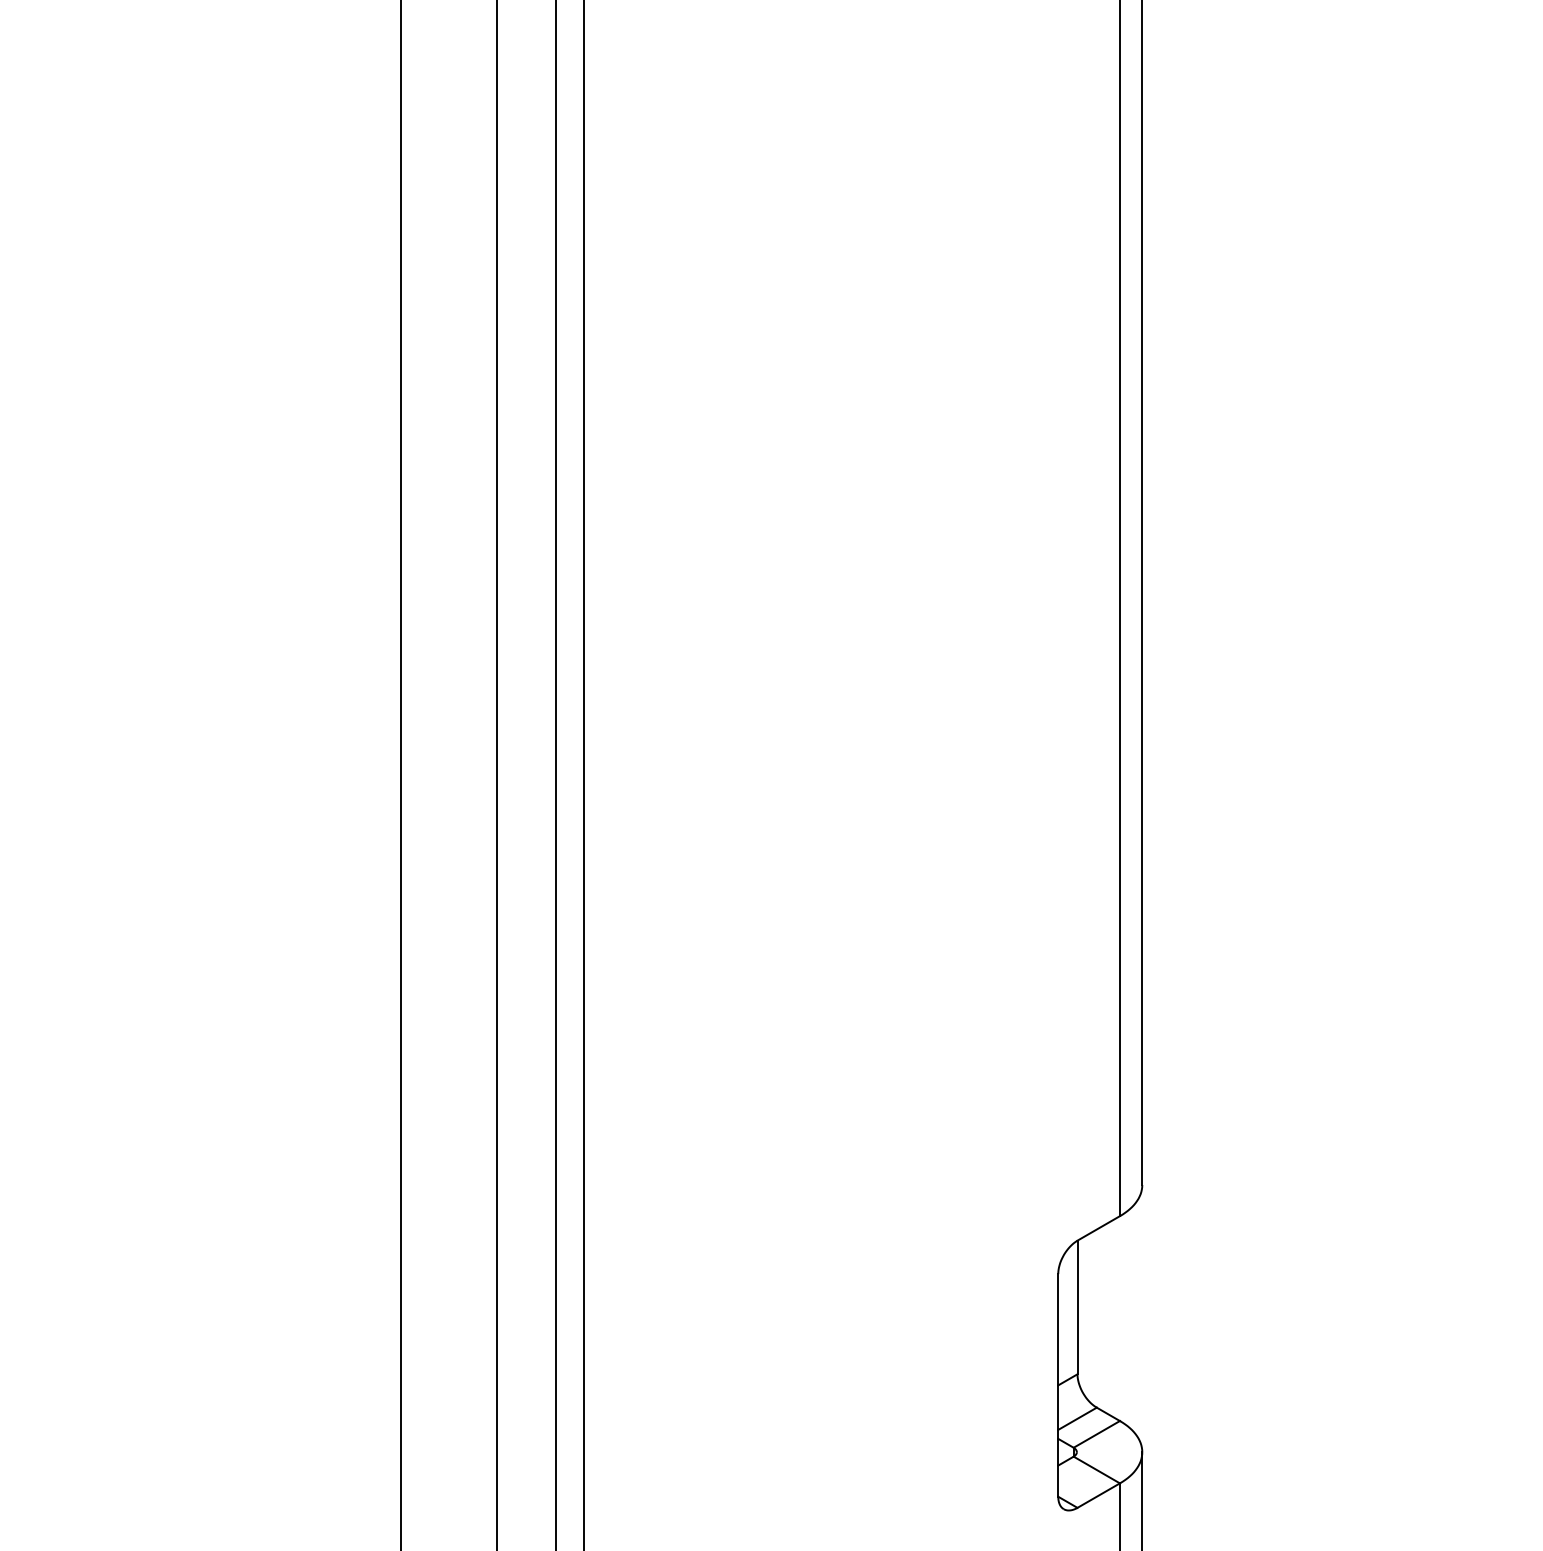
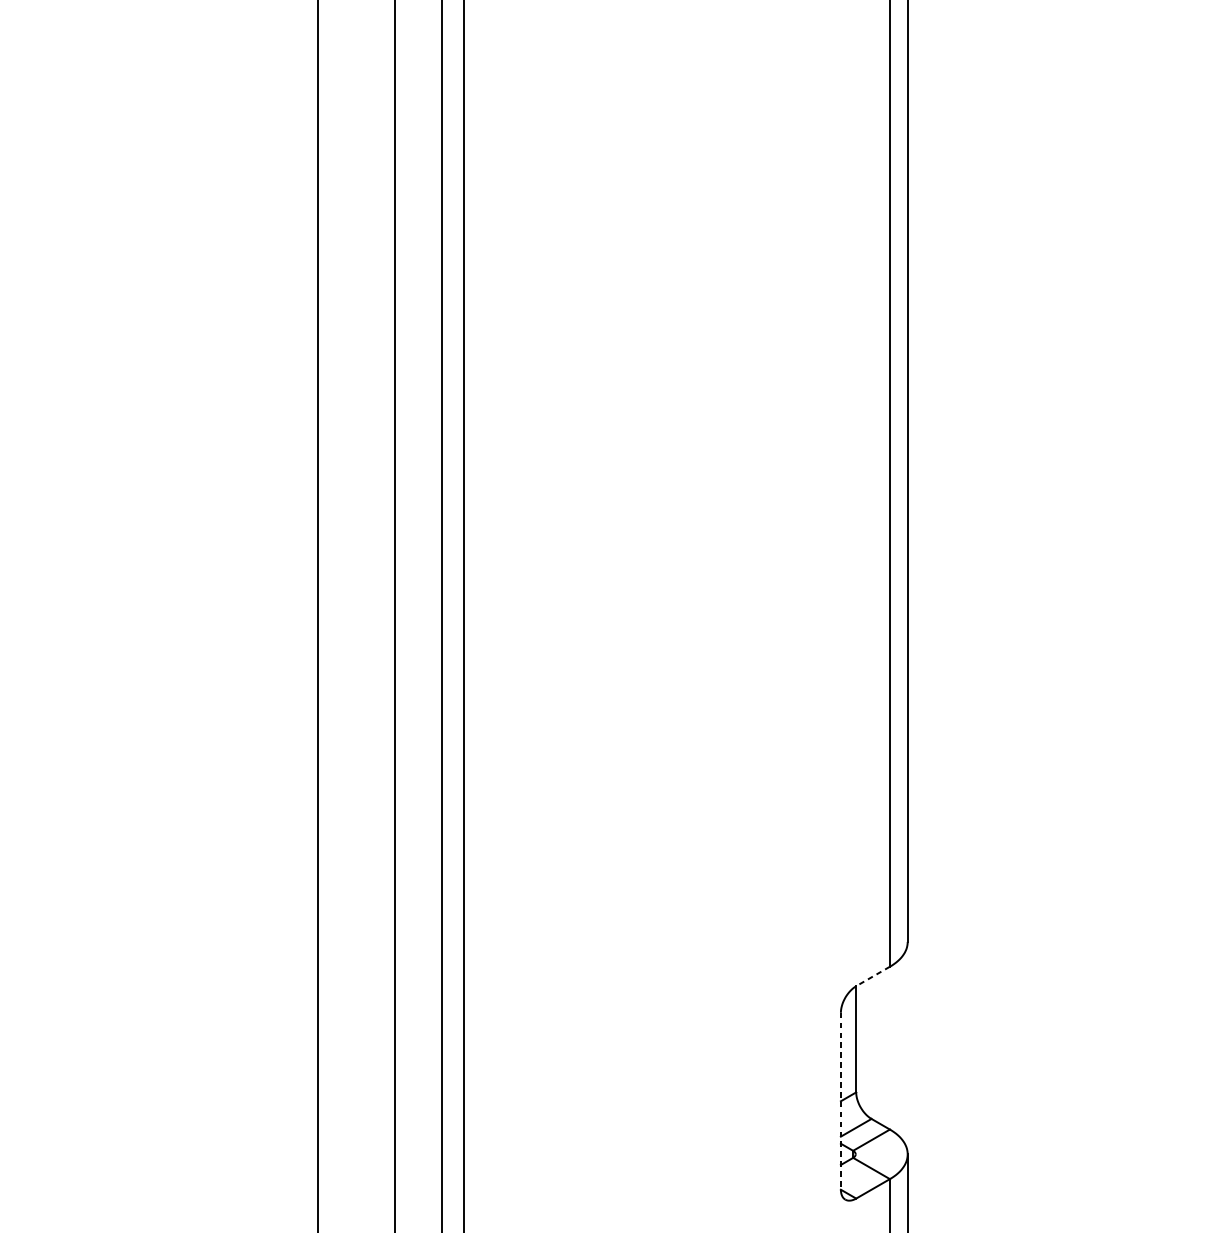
line: (1098, 1228) -> (872, 976), solid -> dashed
line: (1058, 1385) -> (841, 1101), solid -> dashed

